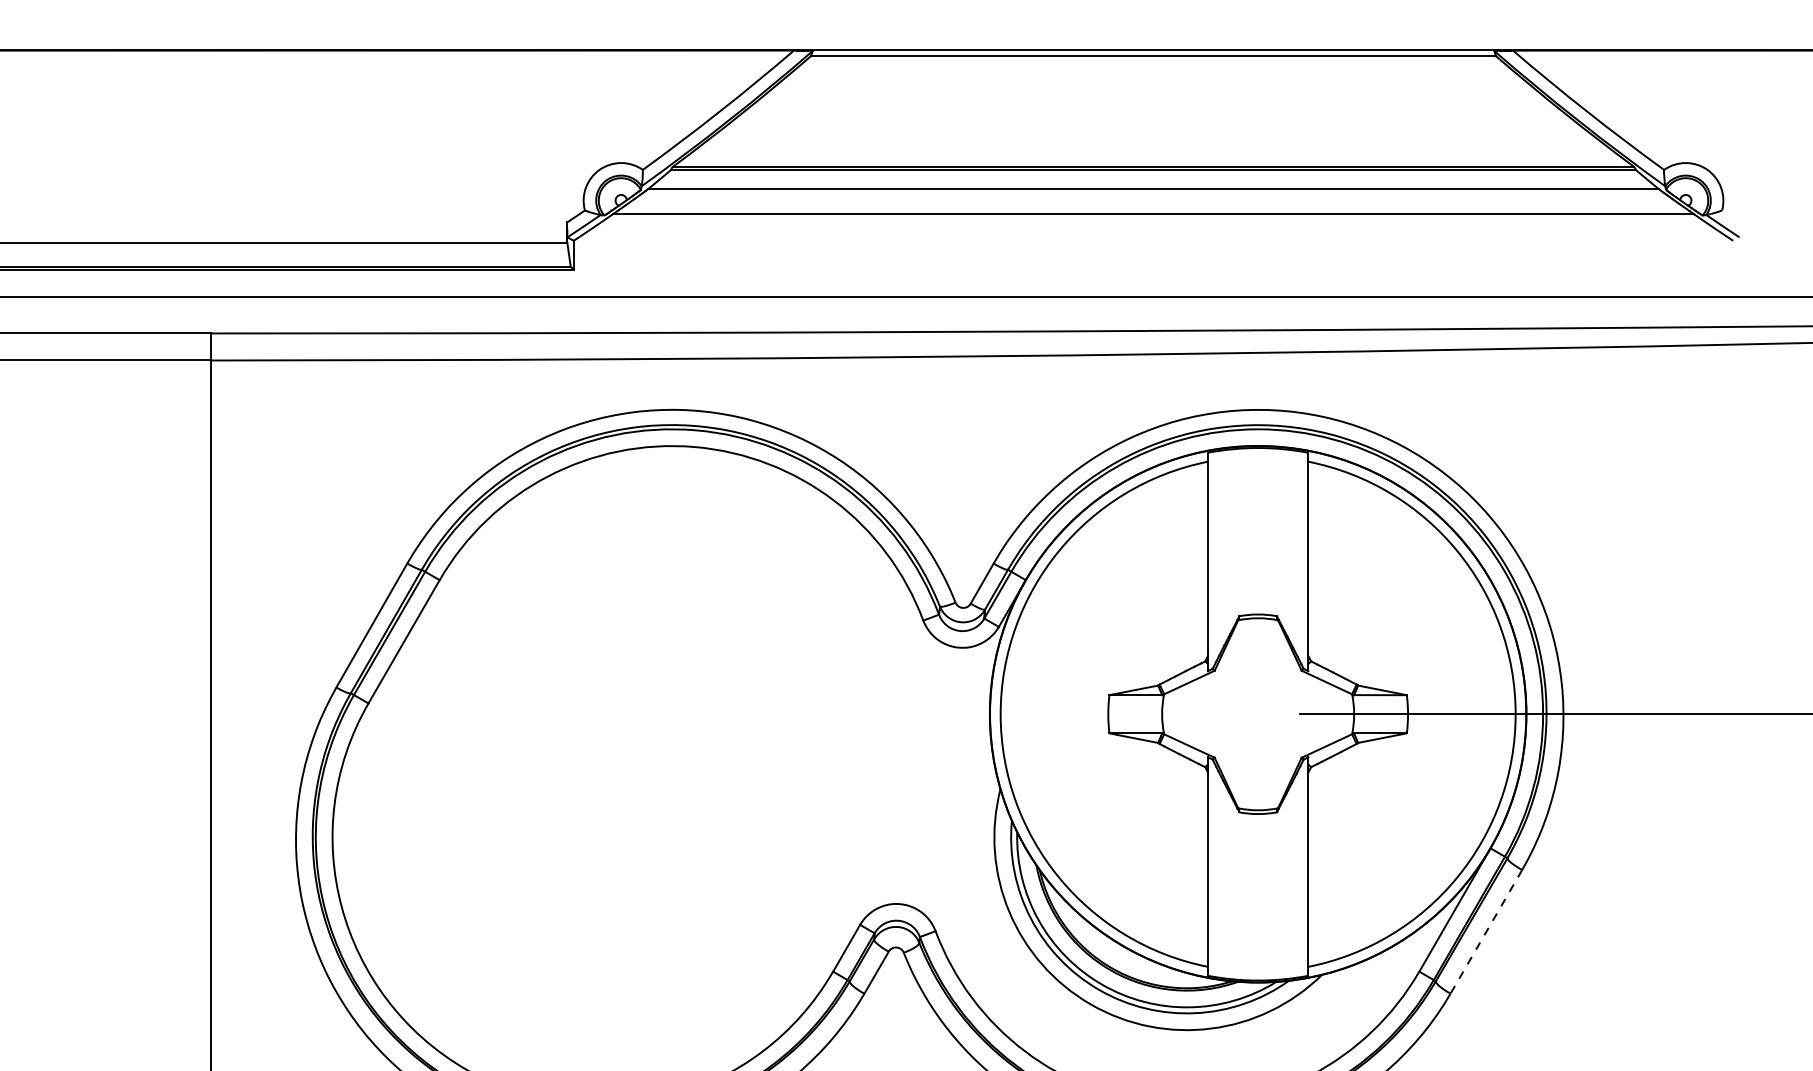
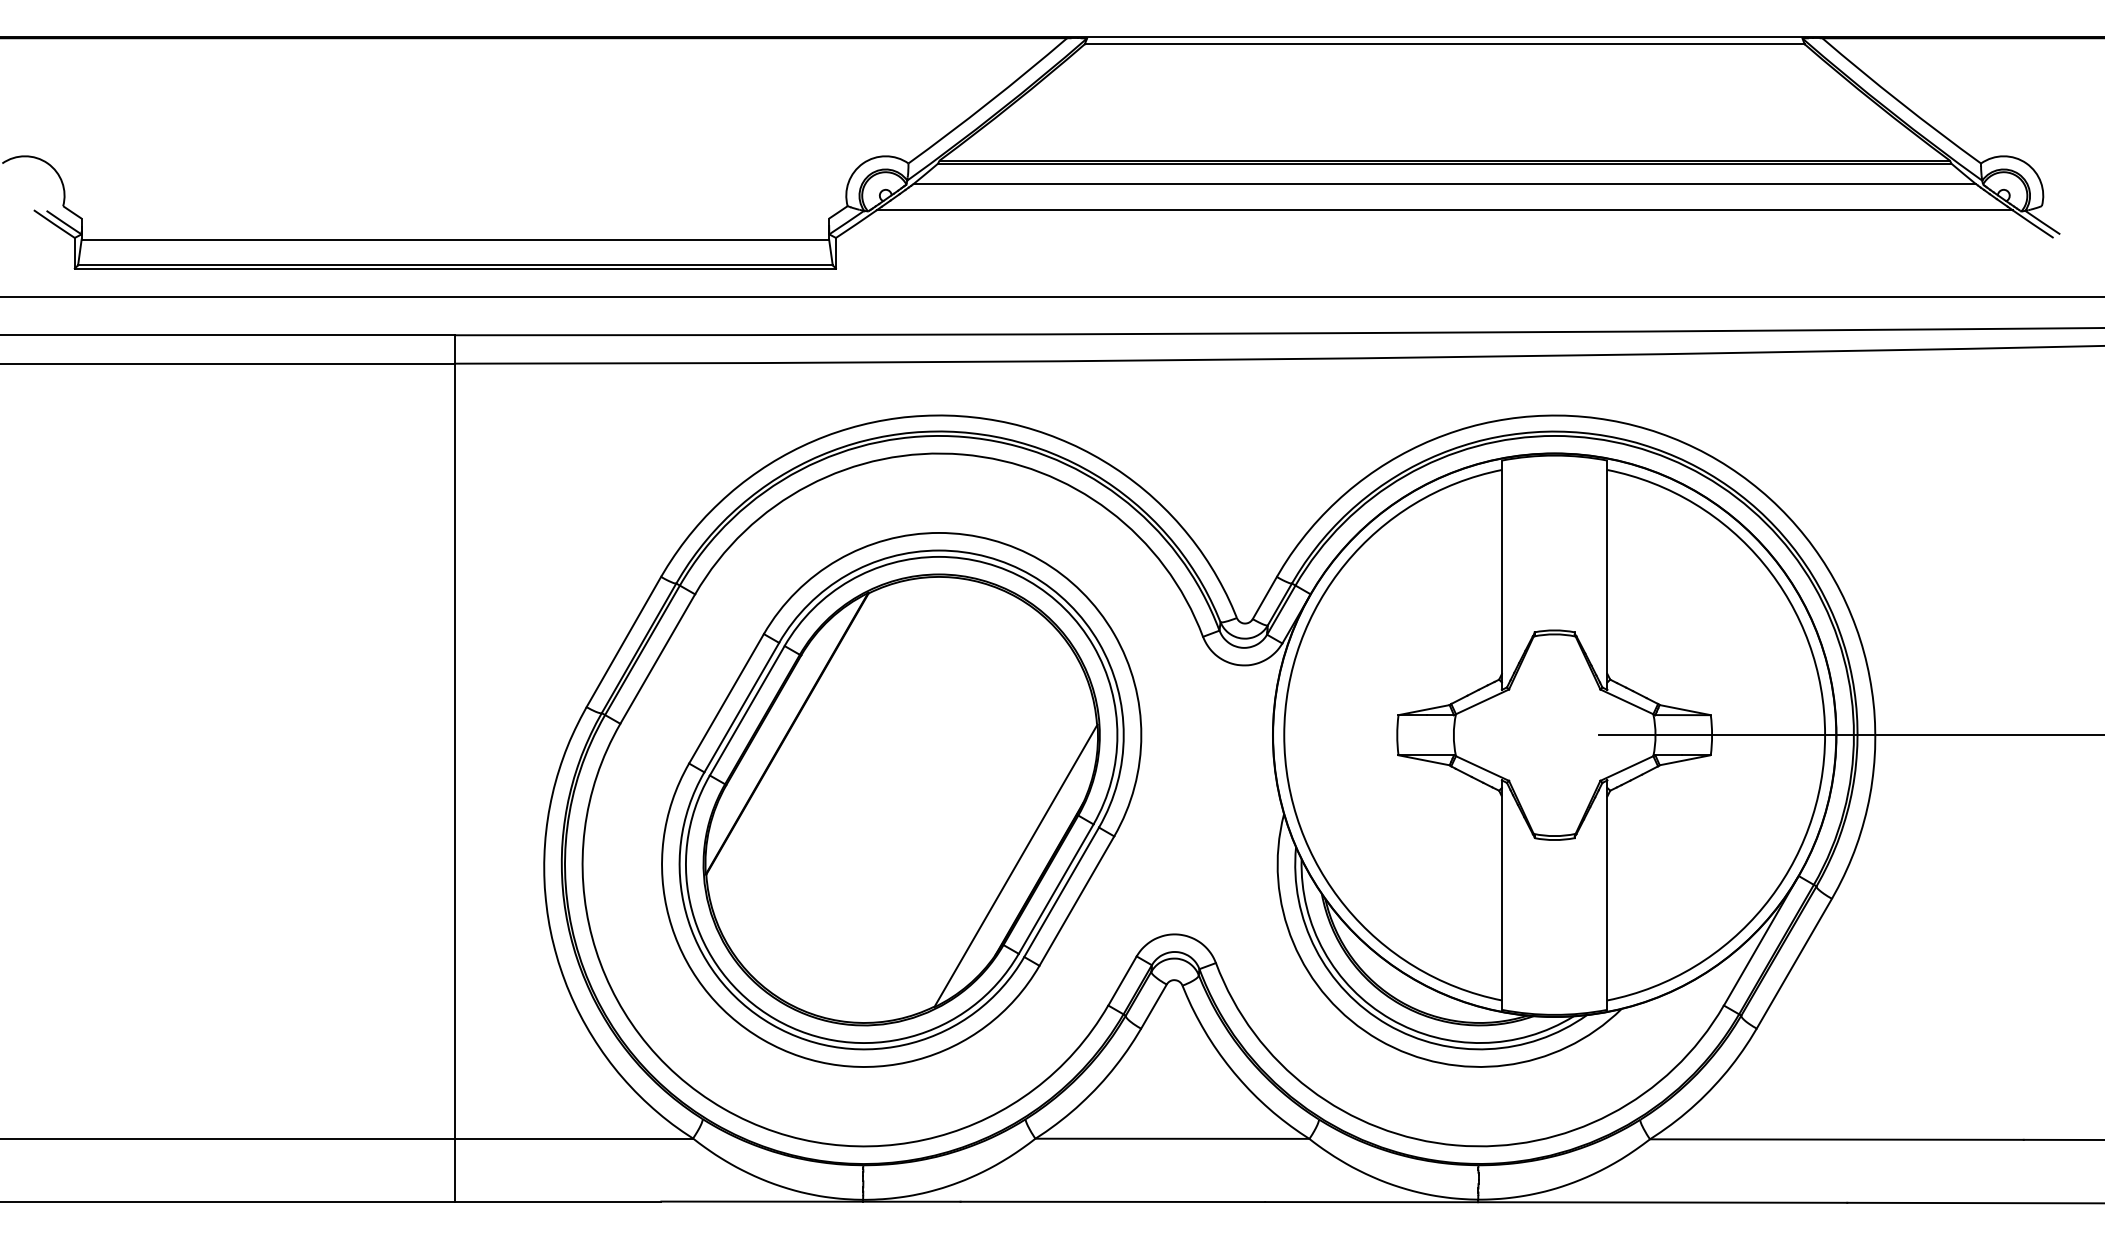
part: (636, 775) -> (901, 799), added
line: (1486, 932) -> (1794, 964), dashed -> solid

